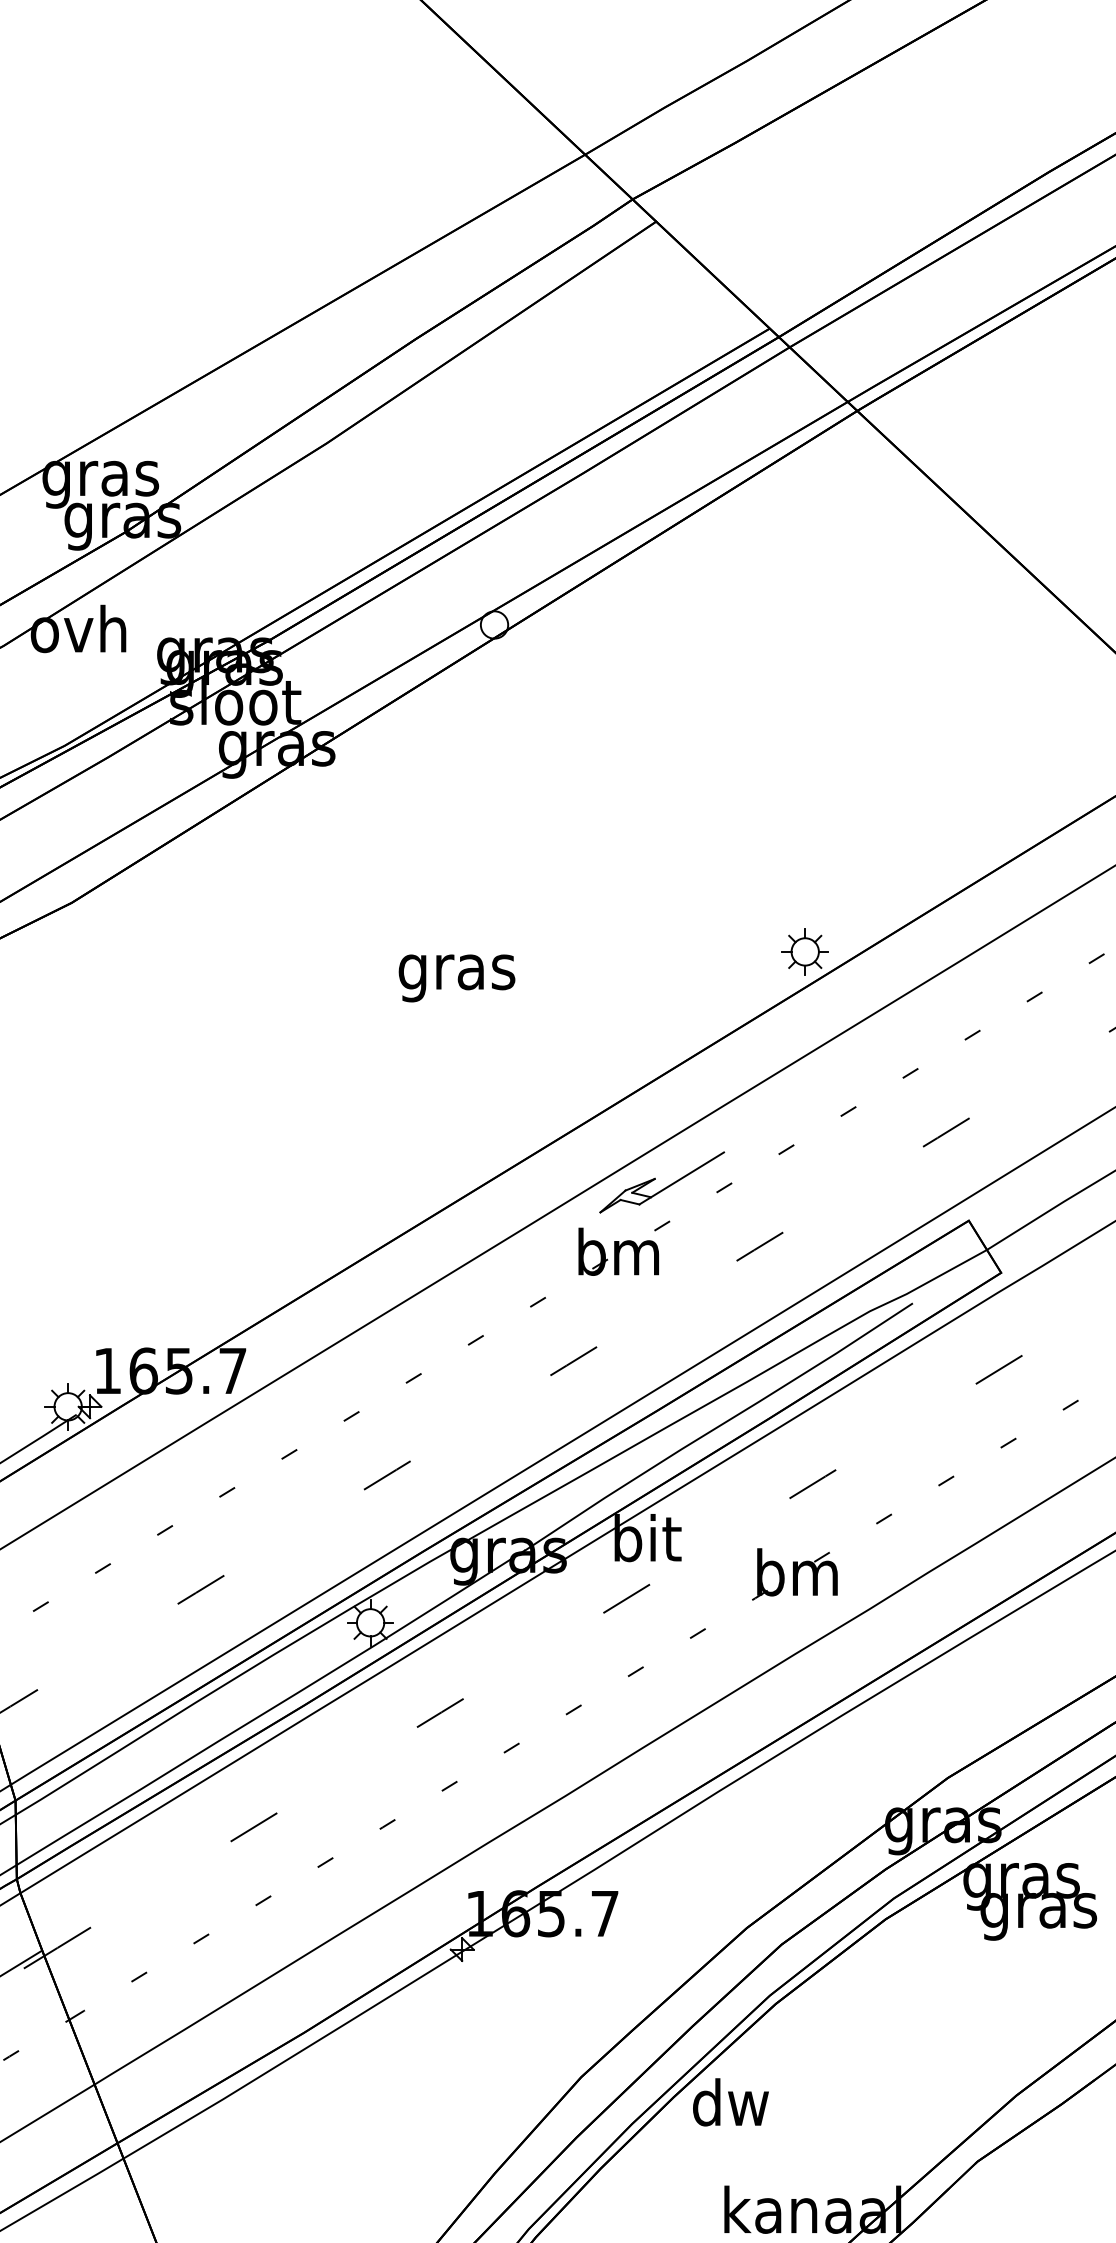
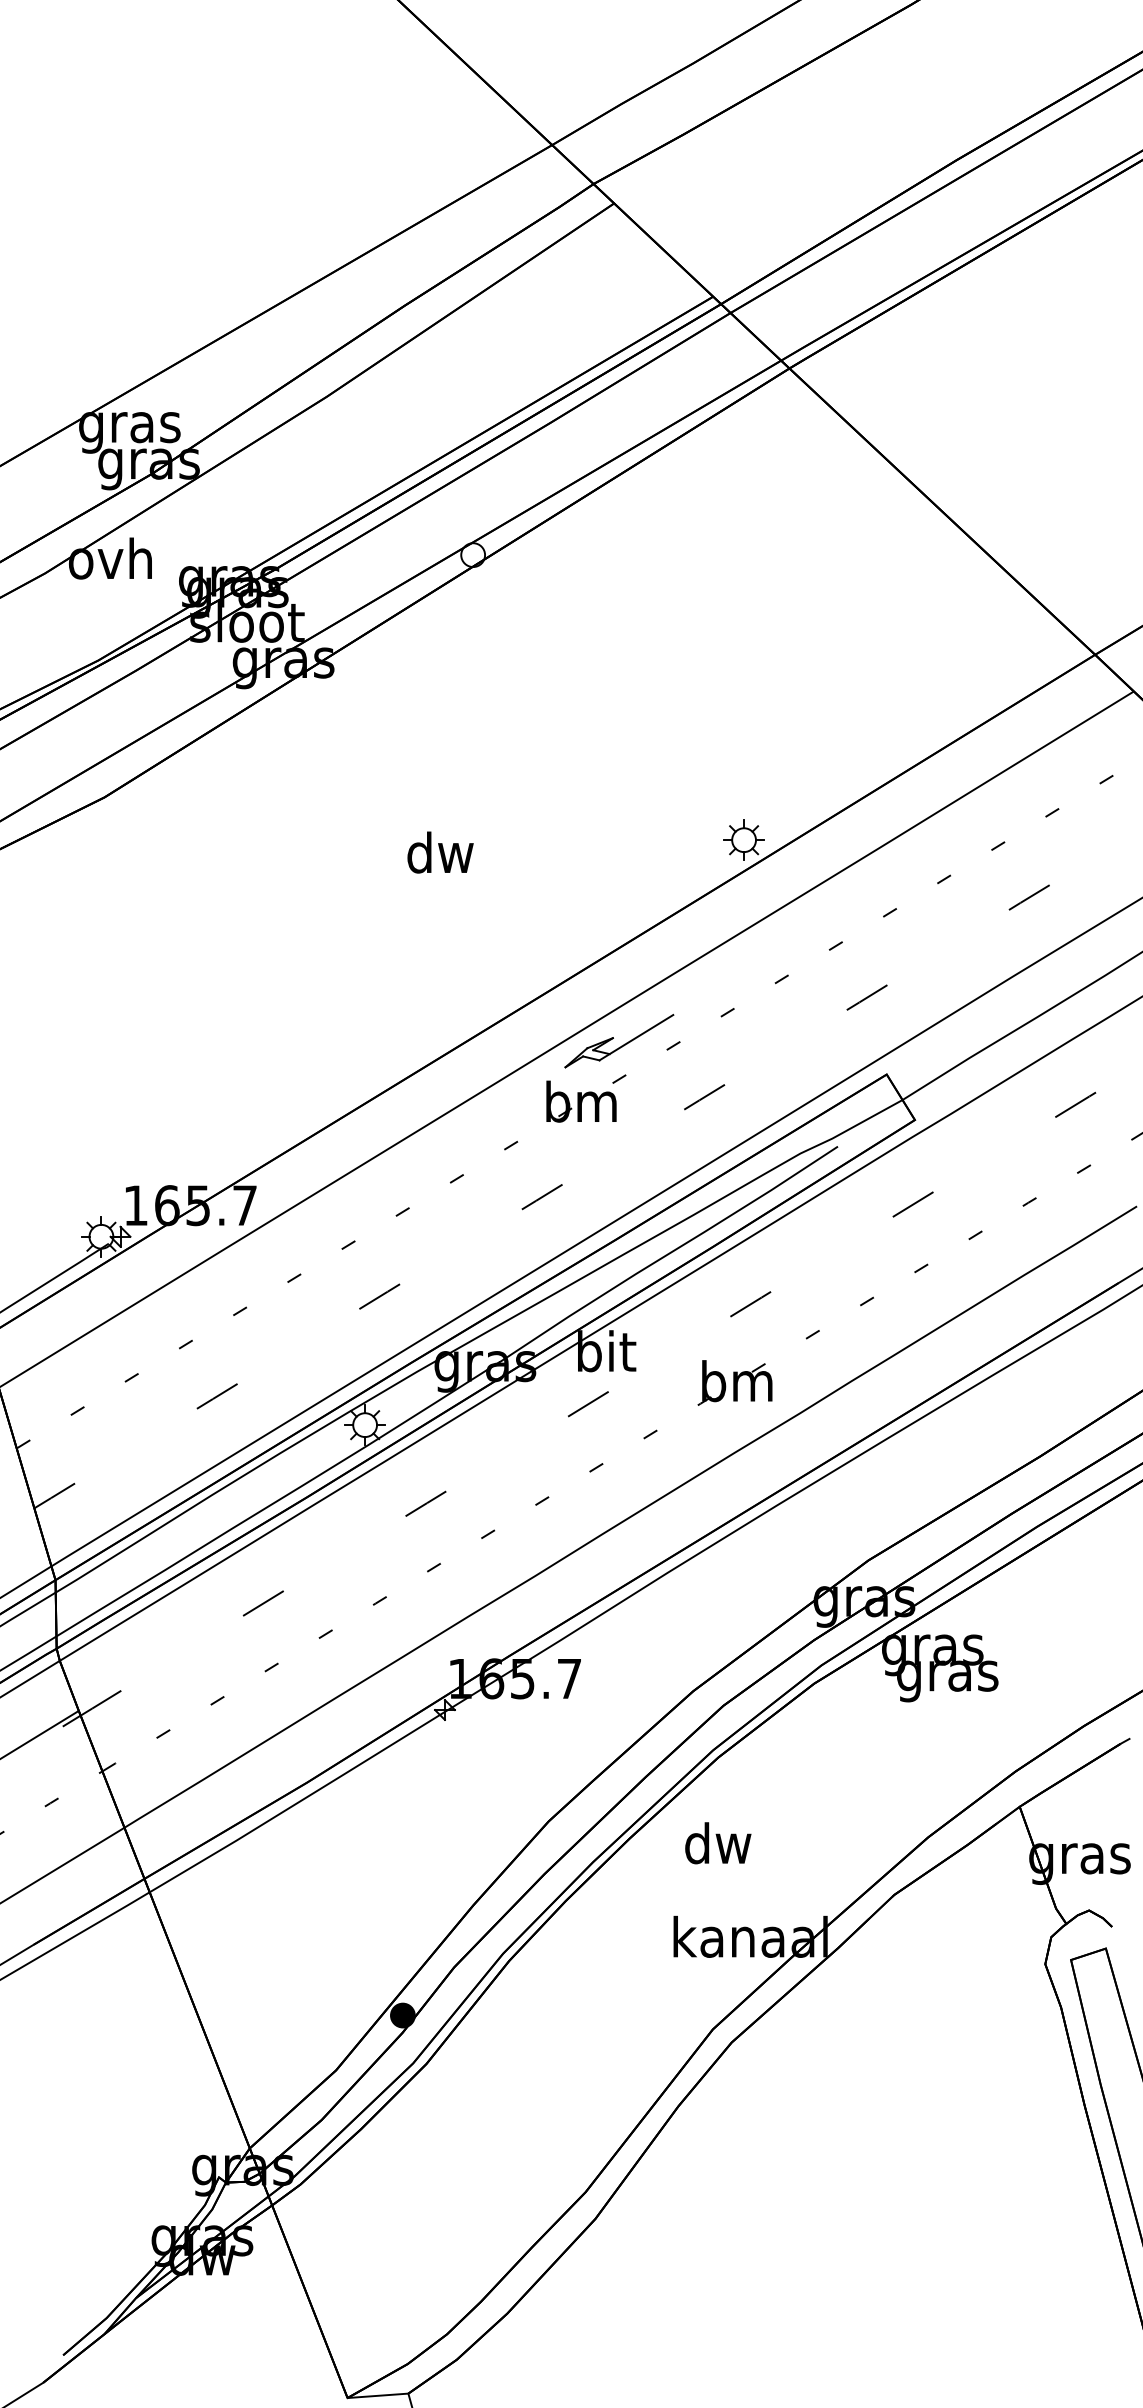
text: (457, 971) -> (440, 857), gras -> dw
text: (731, 2102) -> (718, 1843), moved

